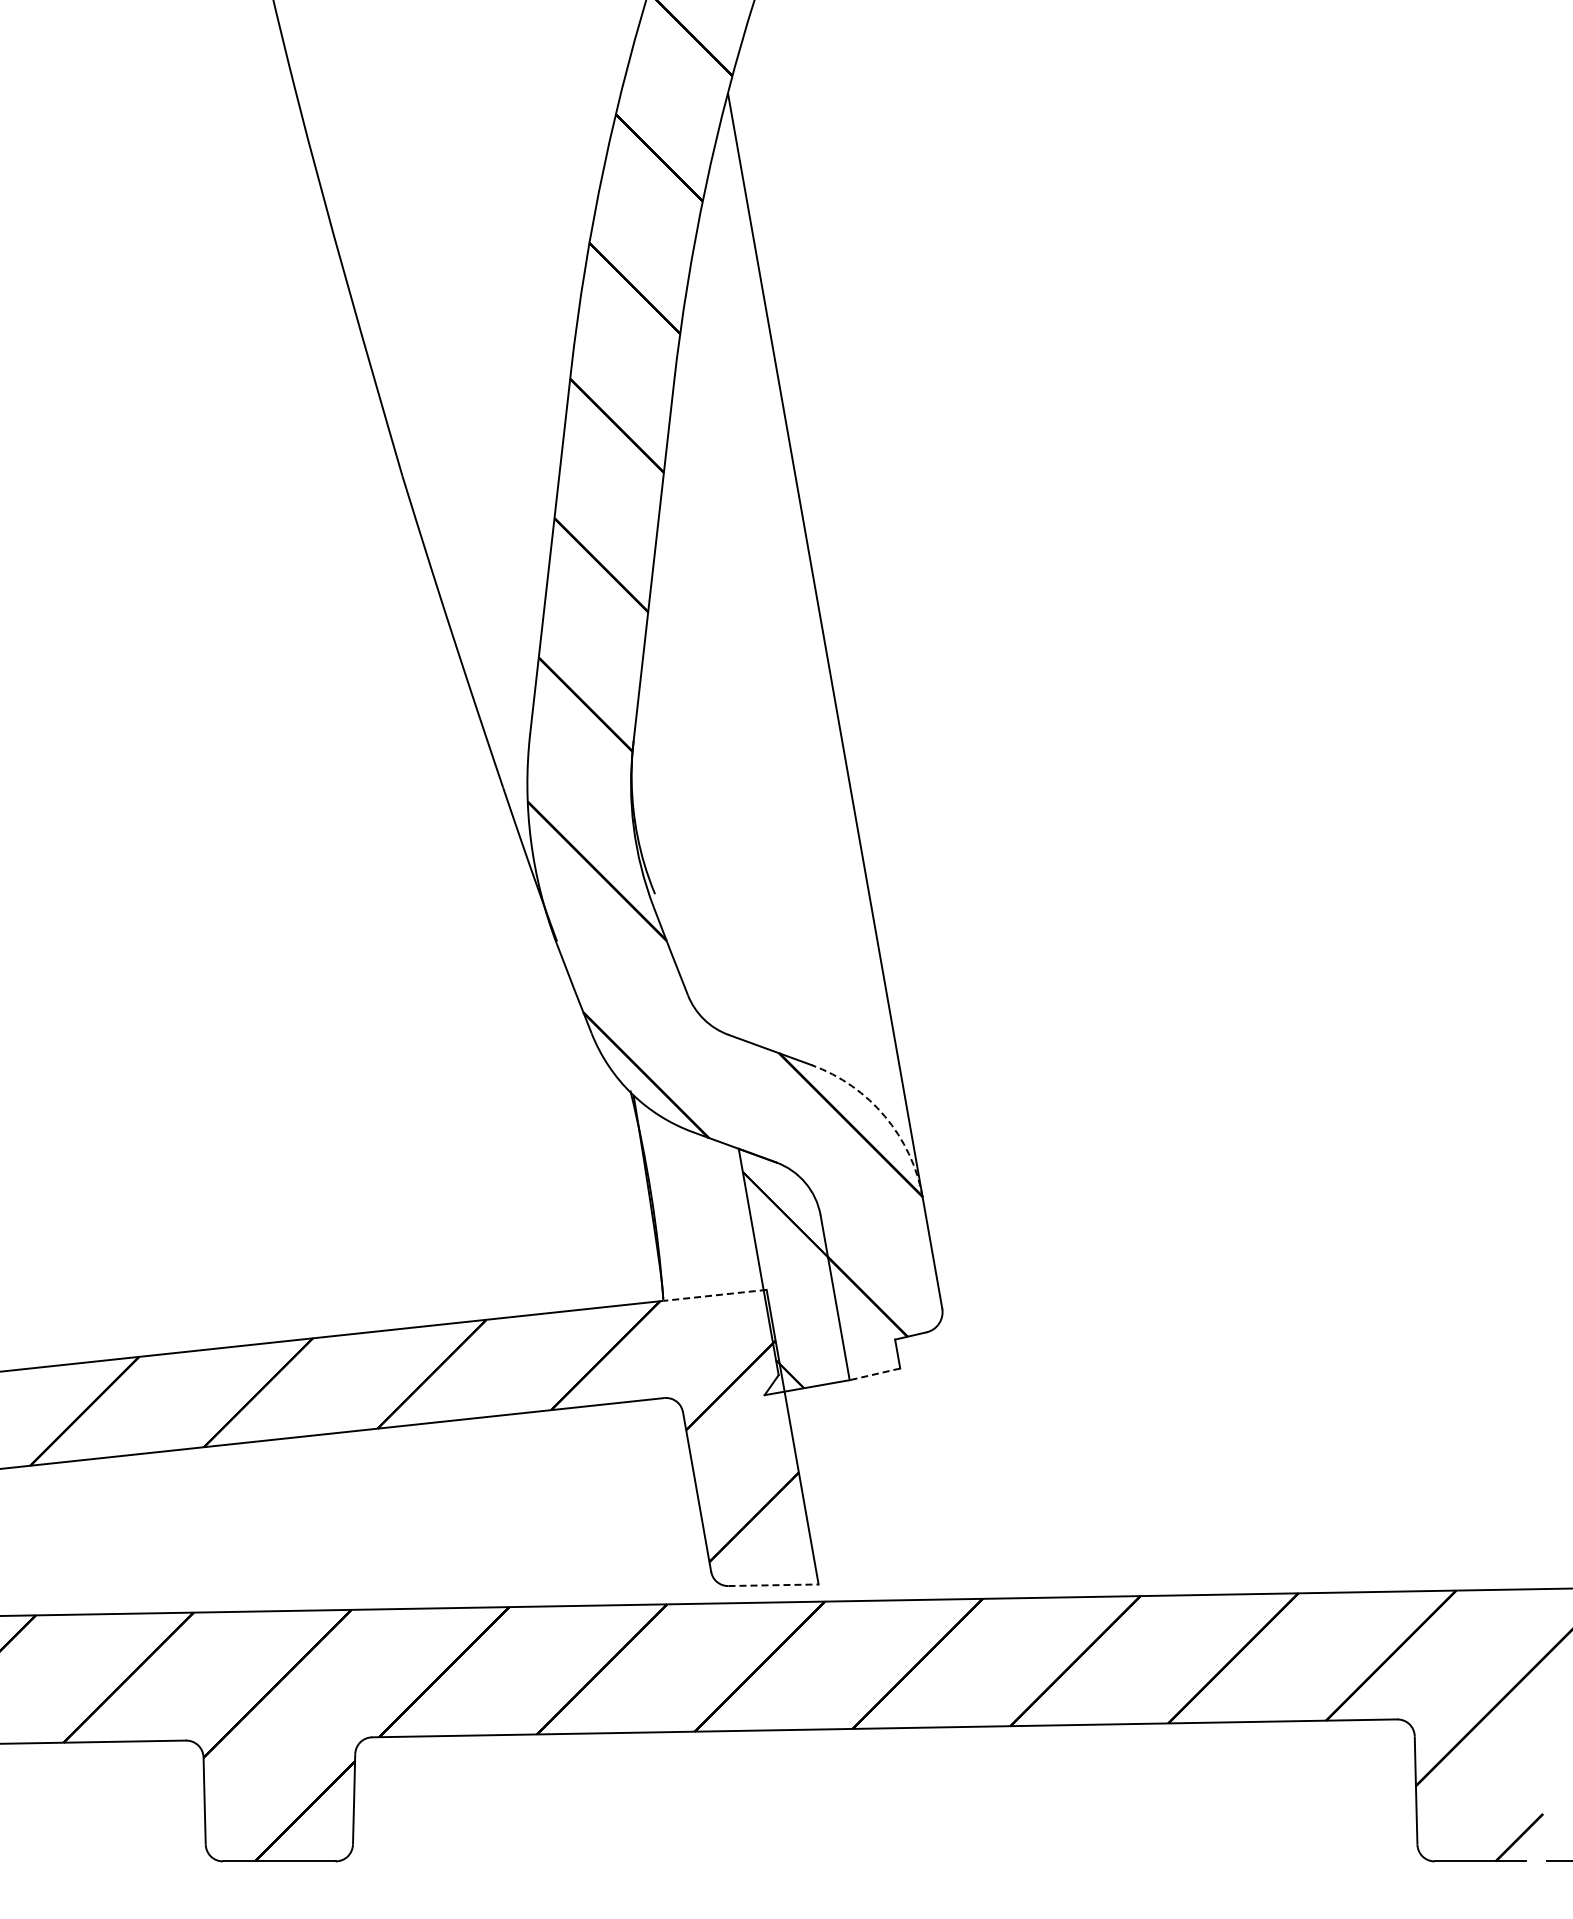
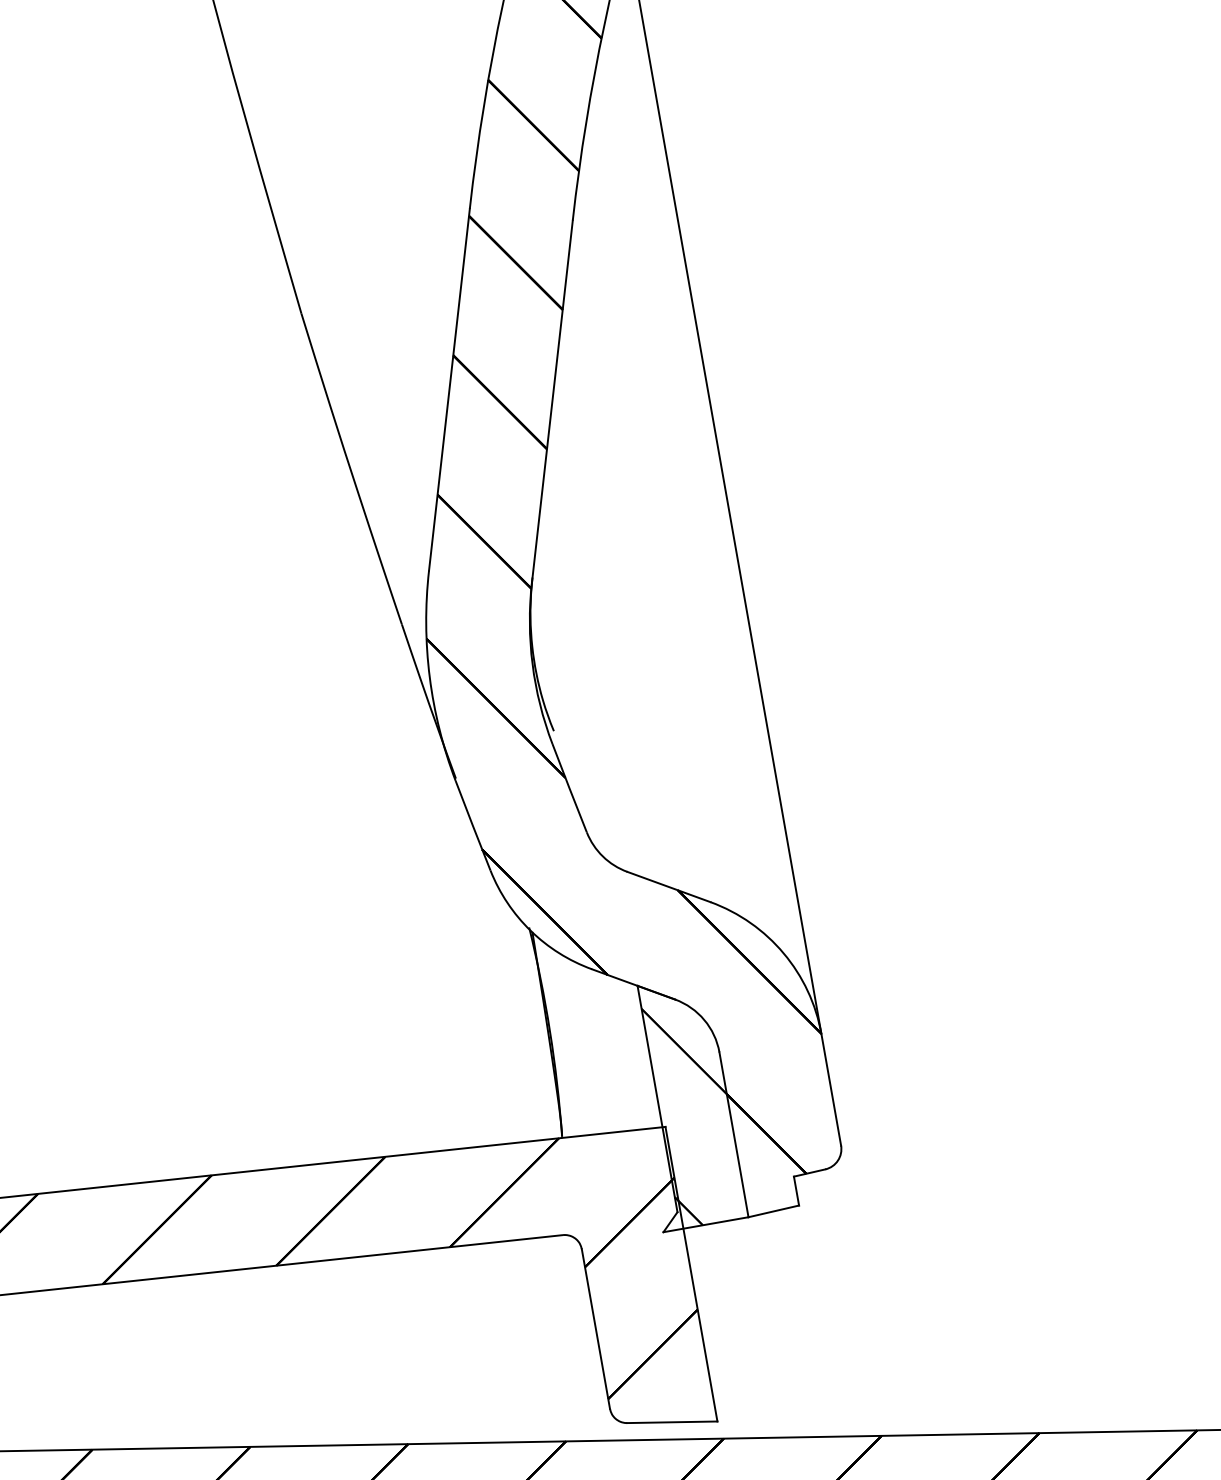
arc: (884, 1116) -> (783, 953), dashed -> solid
line: (715, 1295) -> (614, 1132), dashed -> solid
line: (874, 1374) -> (773, 1211), dashed -> solid
line: (774, 1585) -> (673, 1422), dashed -> solid

